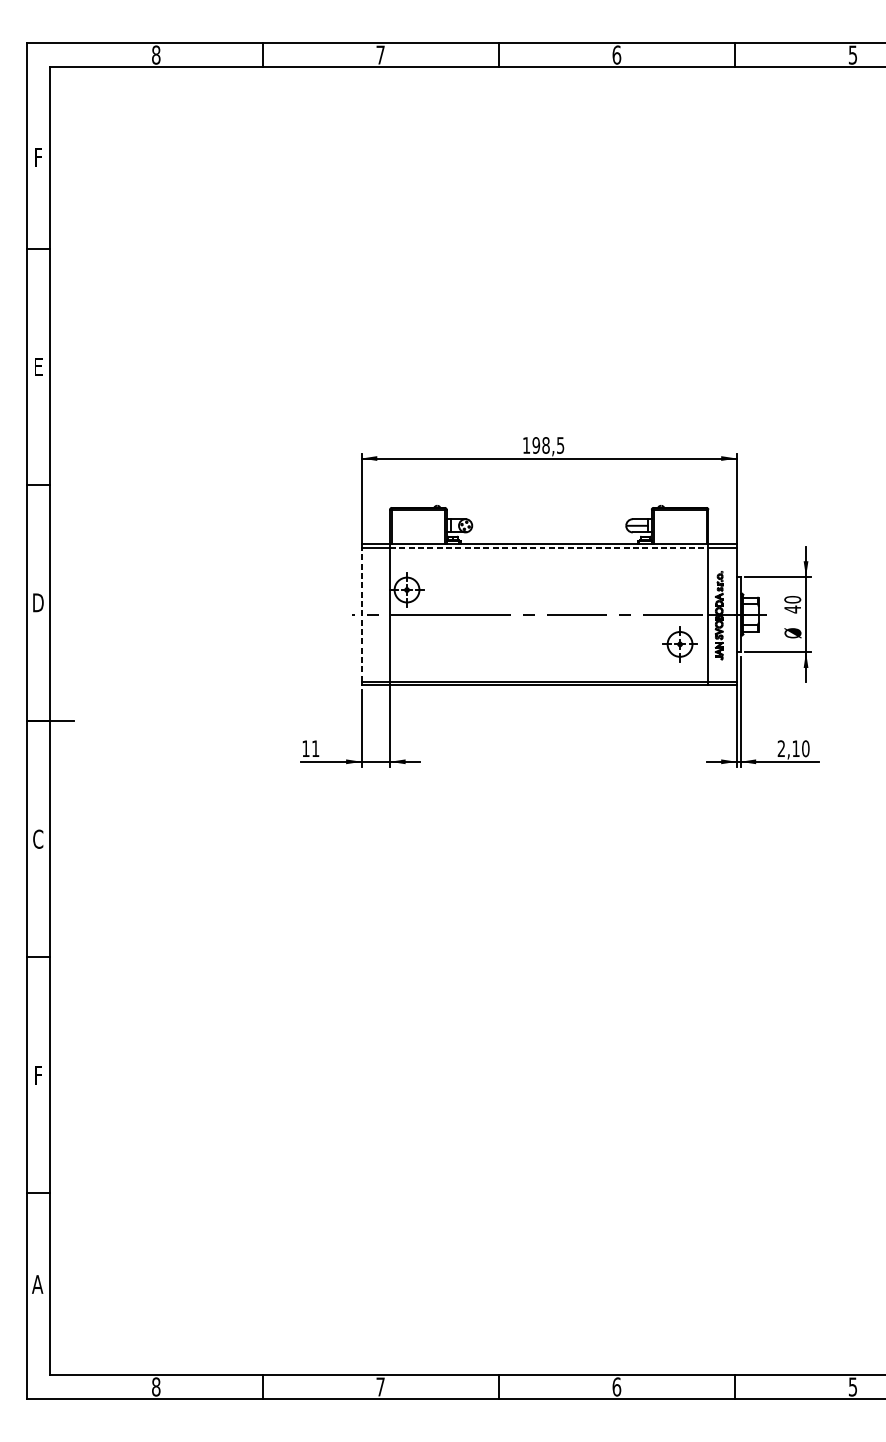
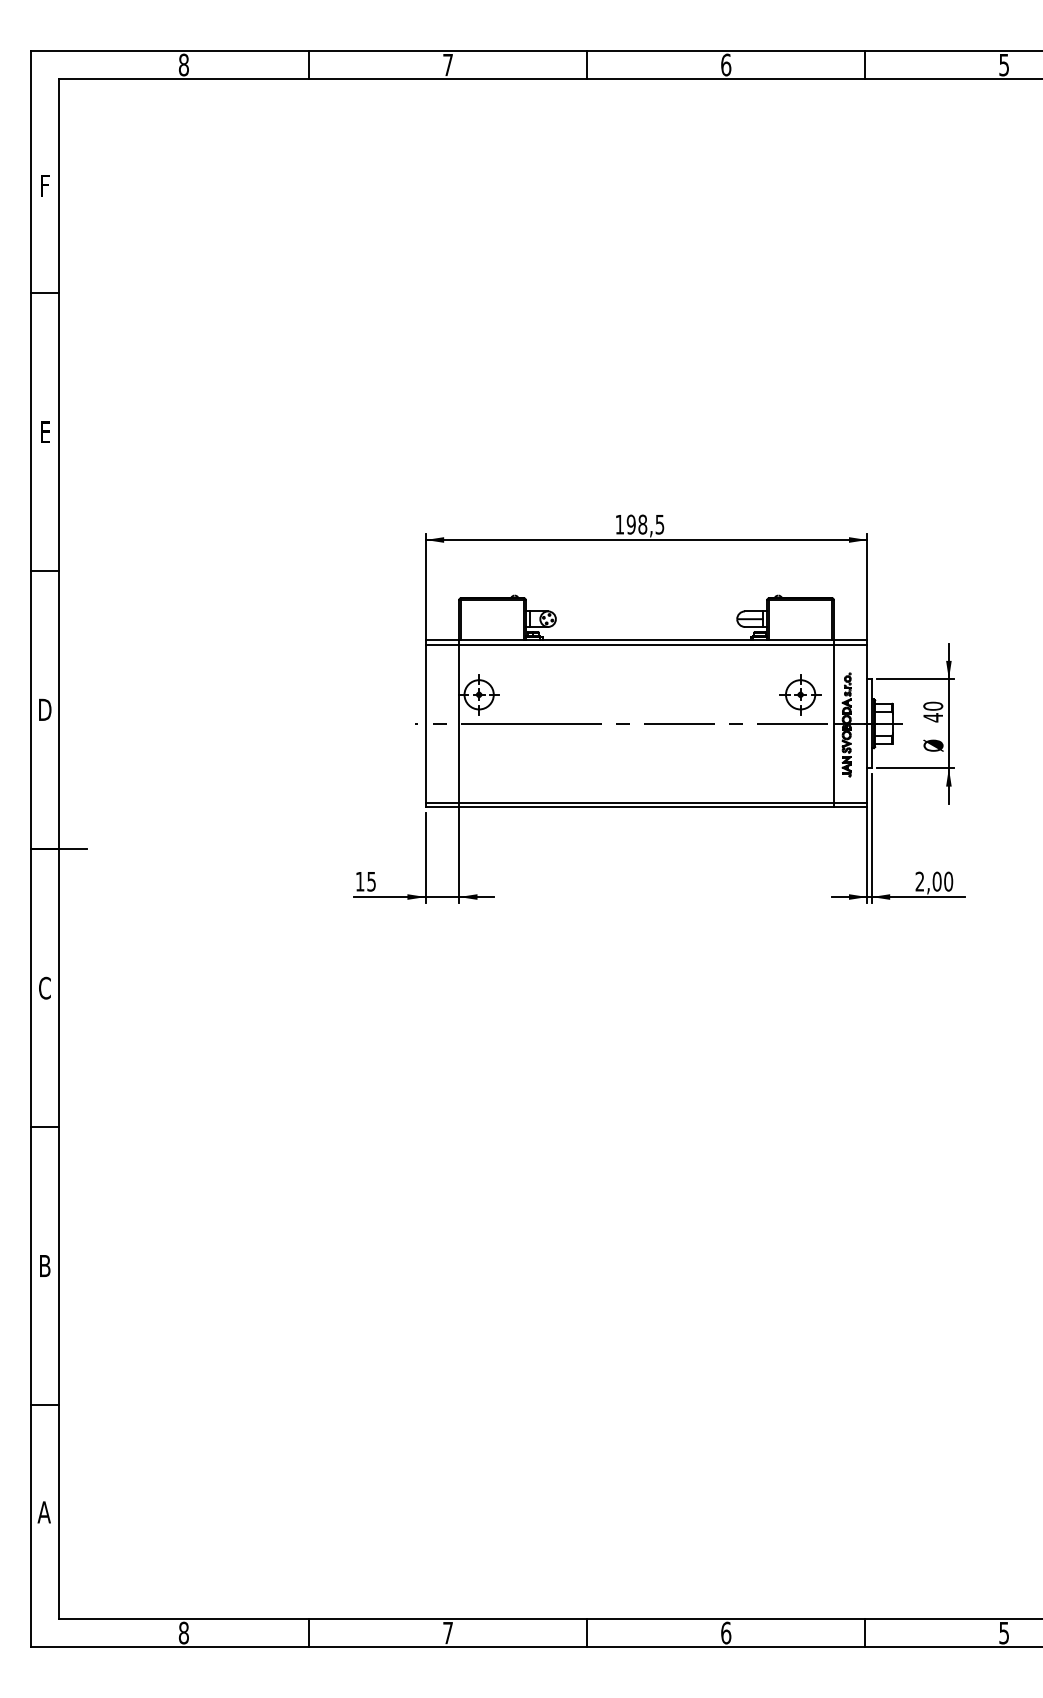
line: (550, 547) -> (647, 644), dashed -> solid
line: (361, 614) -> (425, 723), dashed -> solid
part: (679, 644) -> (800, 694), moved
text: (315, 748) -> (371, 881), 11 -> 15
text: (795, 748) -> (936, 881), 2,10 -> 2,00
text: (38, 1074) -> (45, 1265), F -> B

